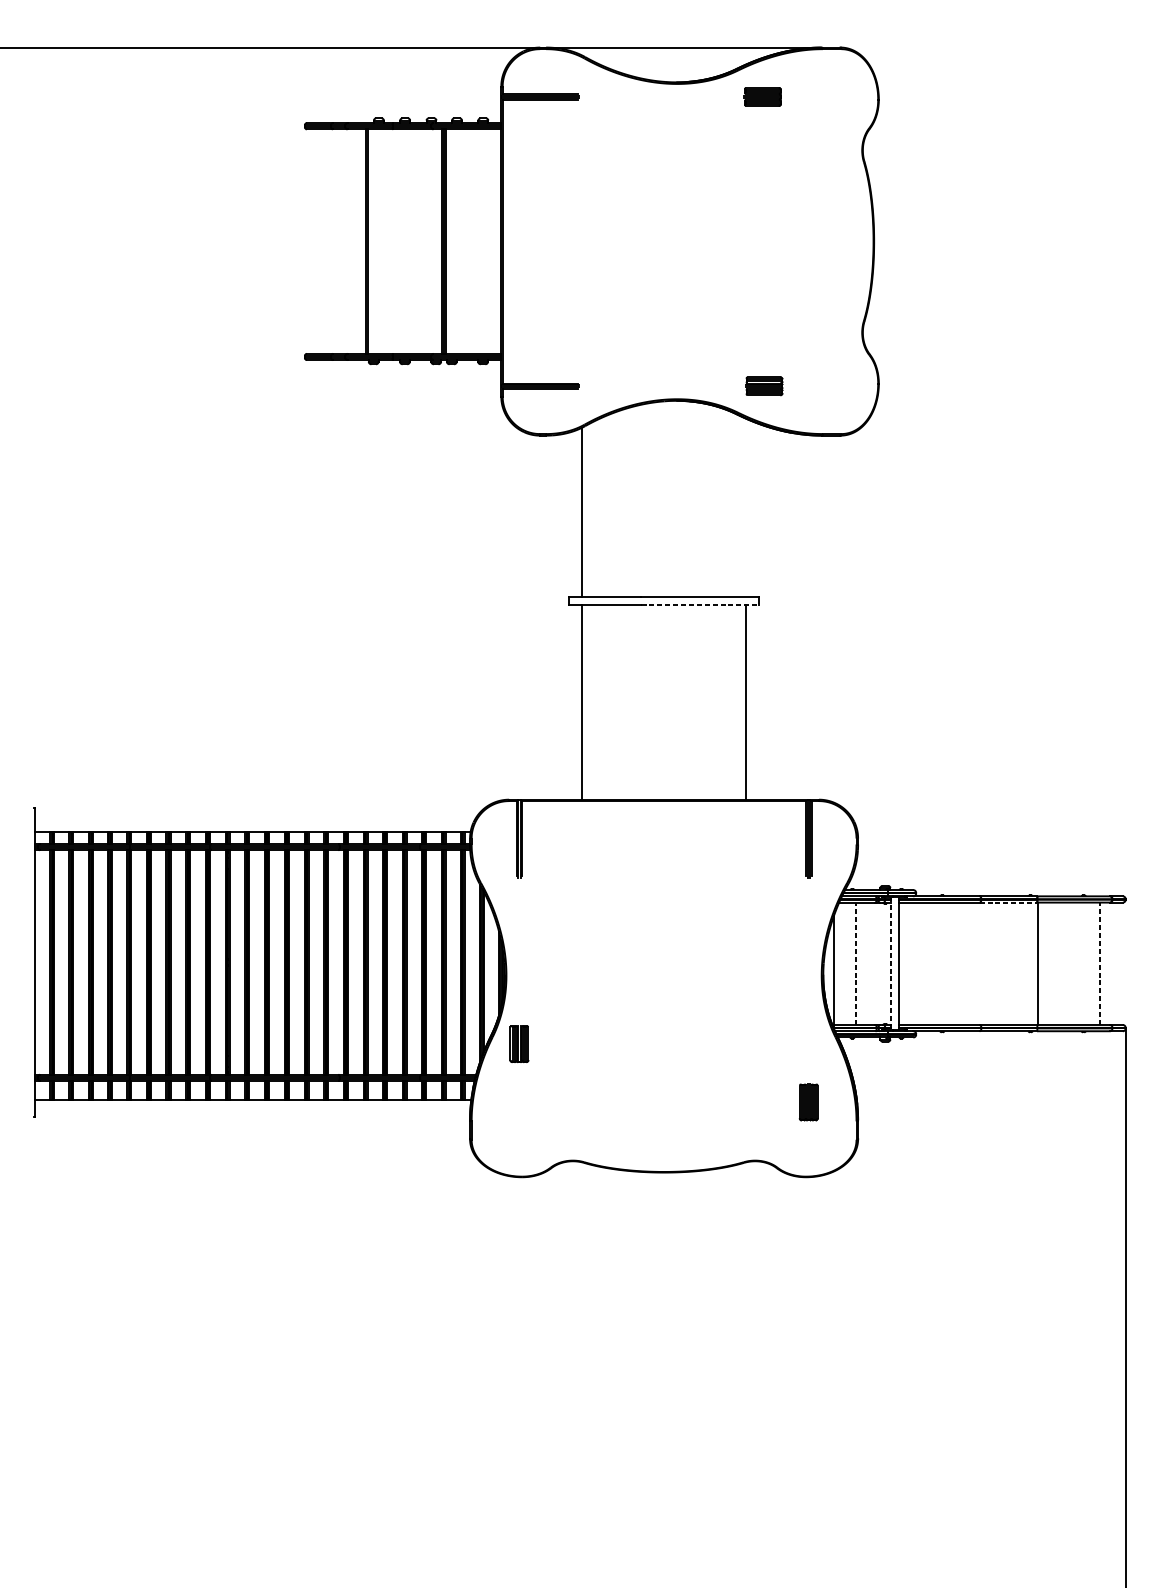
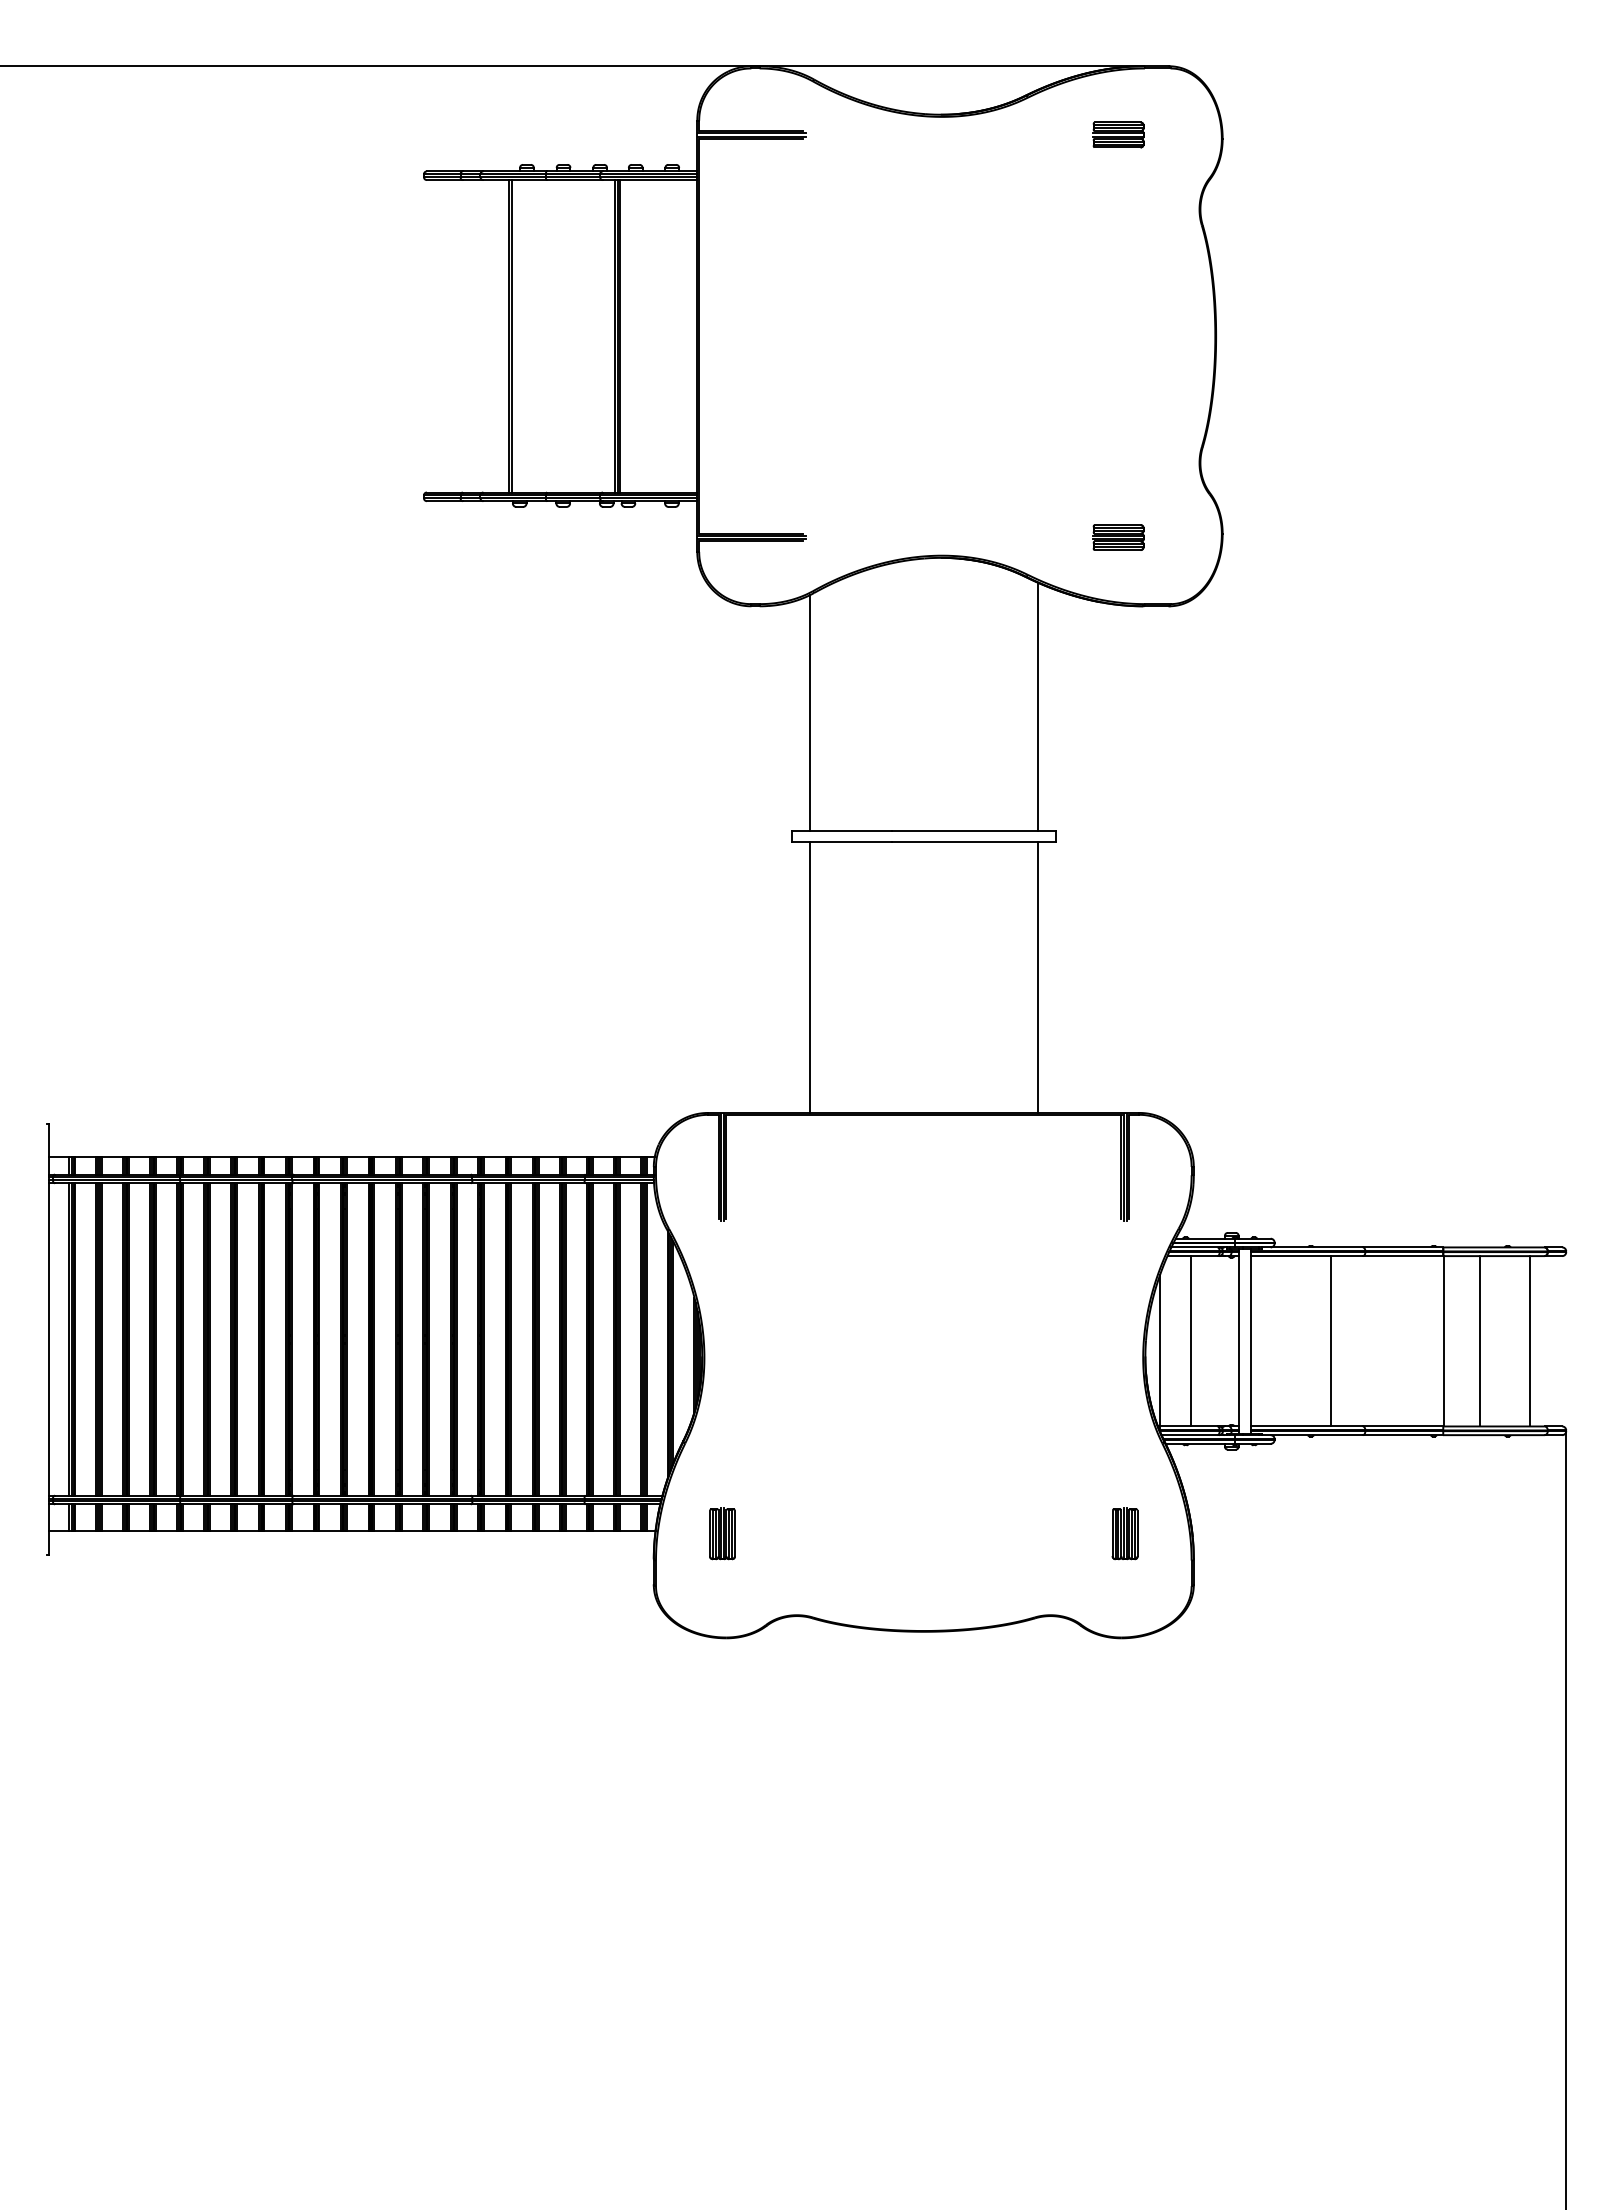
part: (763, 96) -> (1118, 134), moved
part: (764, 386) -> (1118, 537), moved
line: (745, 507) -> (1037, 706), added
line: (700, 604) -> (974, 841), dashed -> solid
line: (1008, 902) -> (1403, 1256), dashed -> solid
line: (856, 963) -> (1191, 1340), dashed -> solid
line: (890, 963) -> (1238, 1341), dashed -> solid
line: (956, 963) -> (1330, 1341), added
line: (1063, 963) -> (1479, 1341), added
line: (1100, 963) -> (1530, 1340), dashed -> solid
part: (519, 1043) -> (722, 1533), moved

